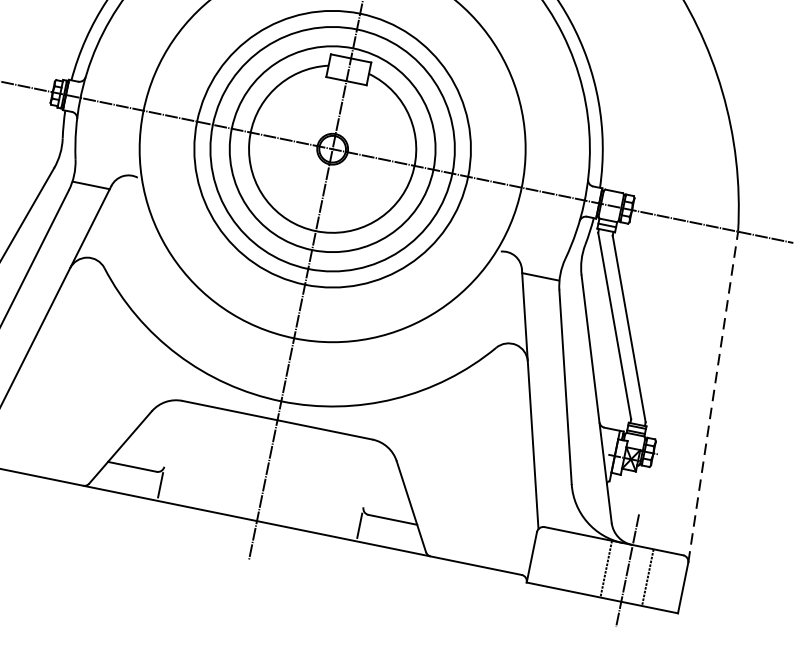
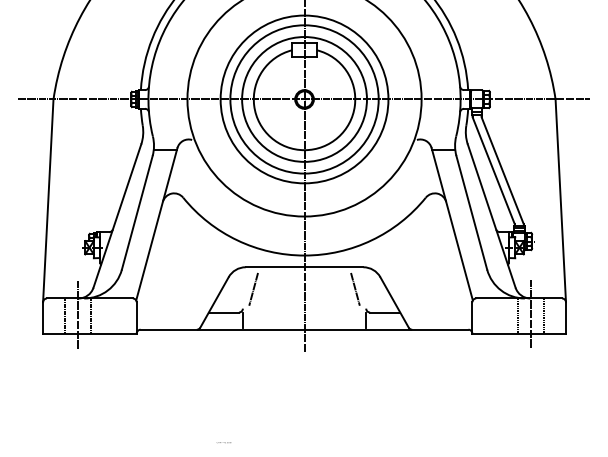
line: (712, 396) -> (560, 200), dashed -> solid
line: (188, 437) -> (253, 288), added
line: (352, 471) -> (355, 288), added

